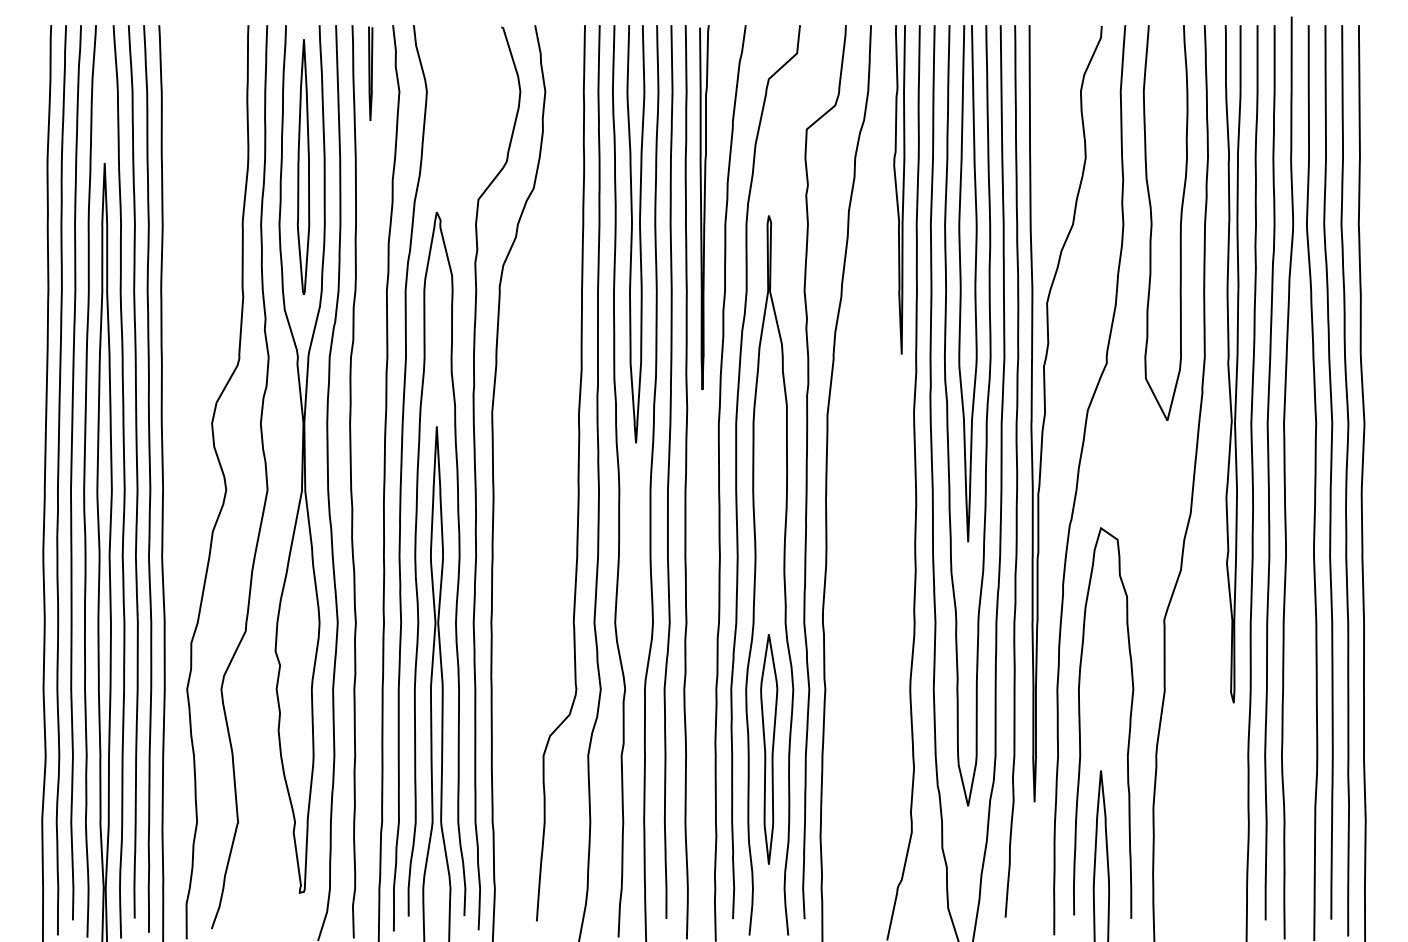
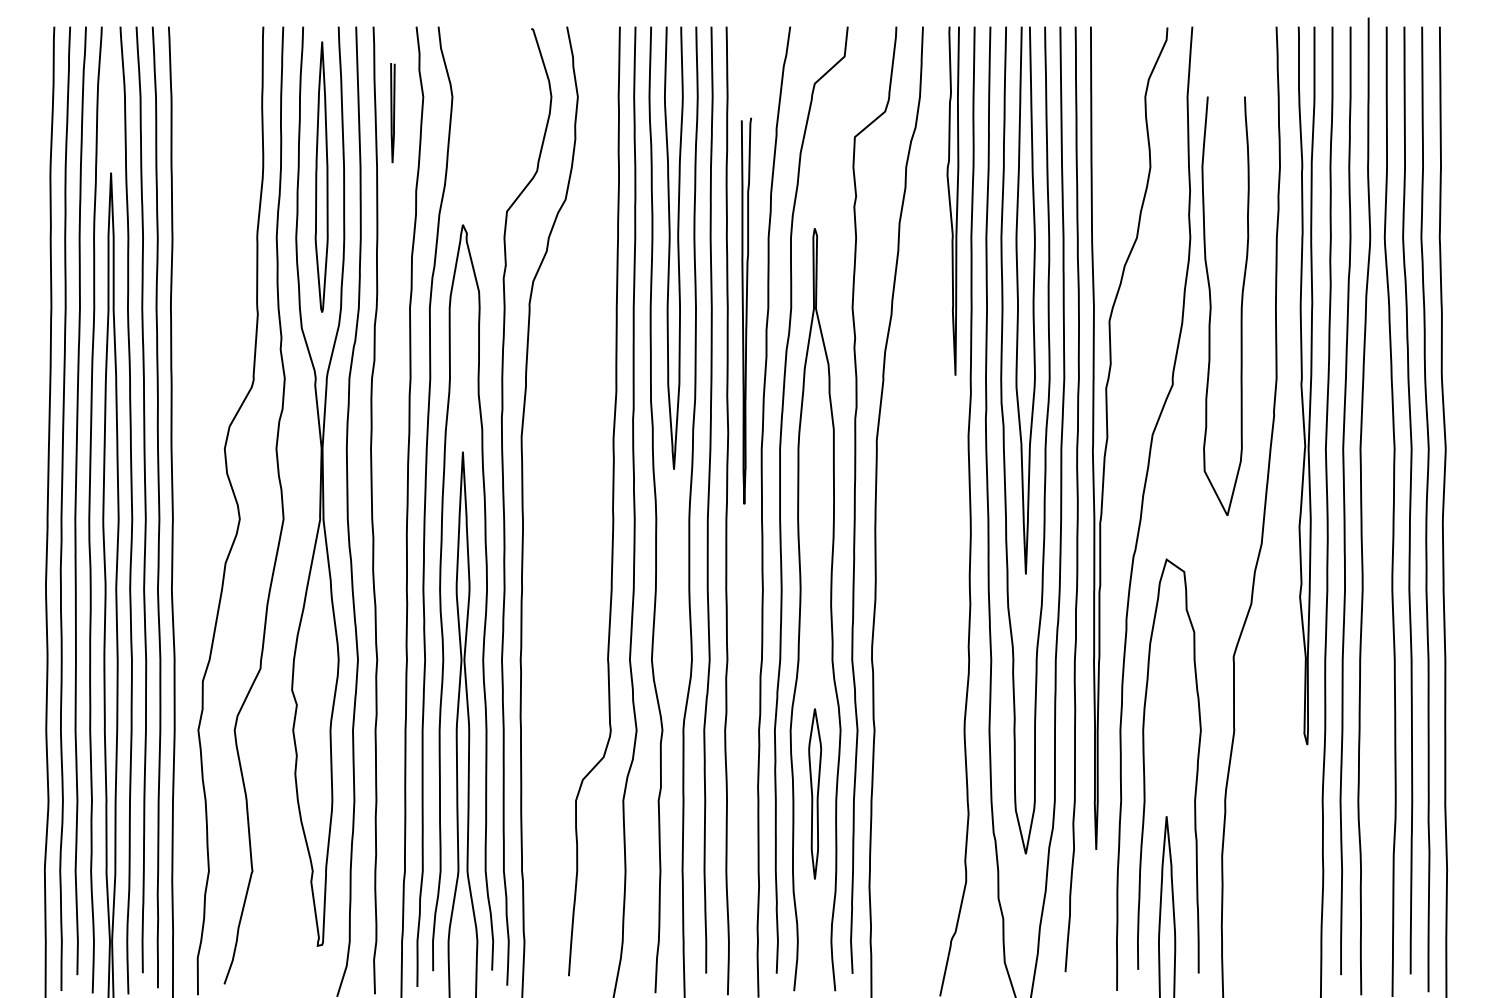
curve: (370, 73) -> (392, 112), moved
curve: (704, 207) -> (746, 310), moved
curve: (1152, 222) -> (1211, 305), moved
part: (769, 749) -> (815, 794), size x0.7

